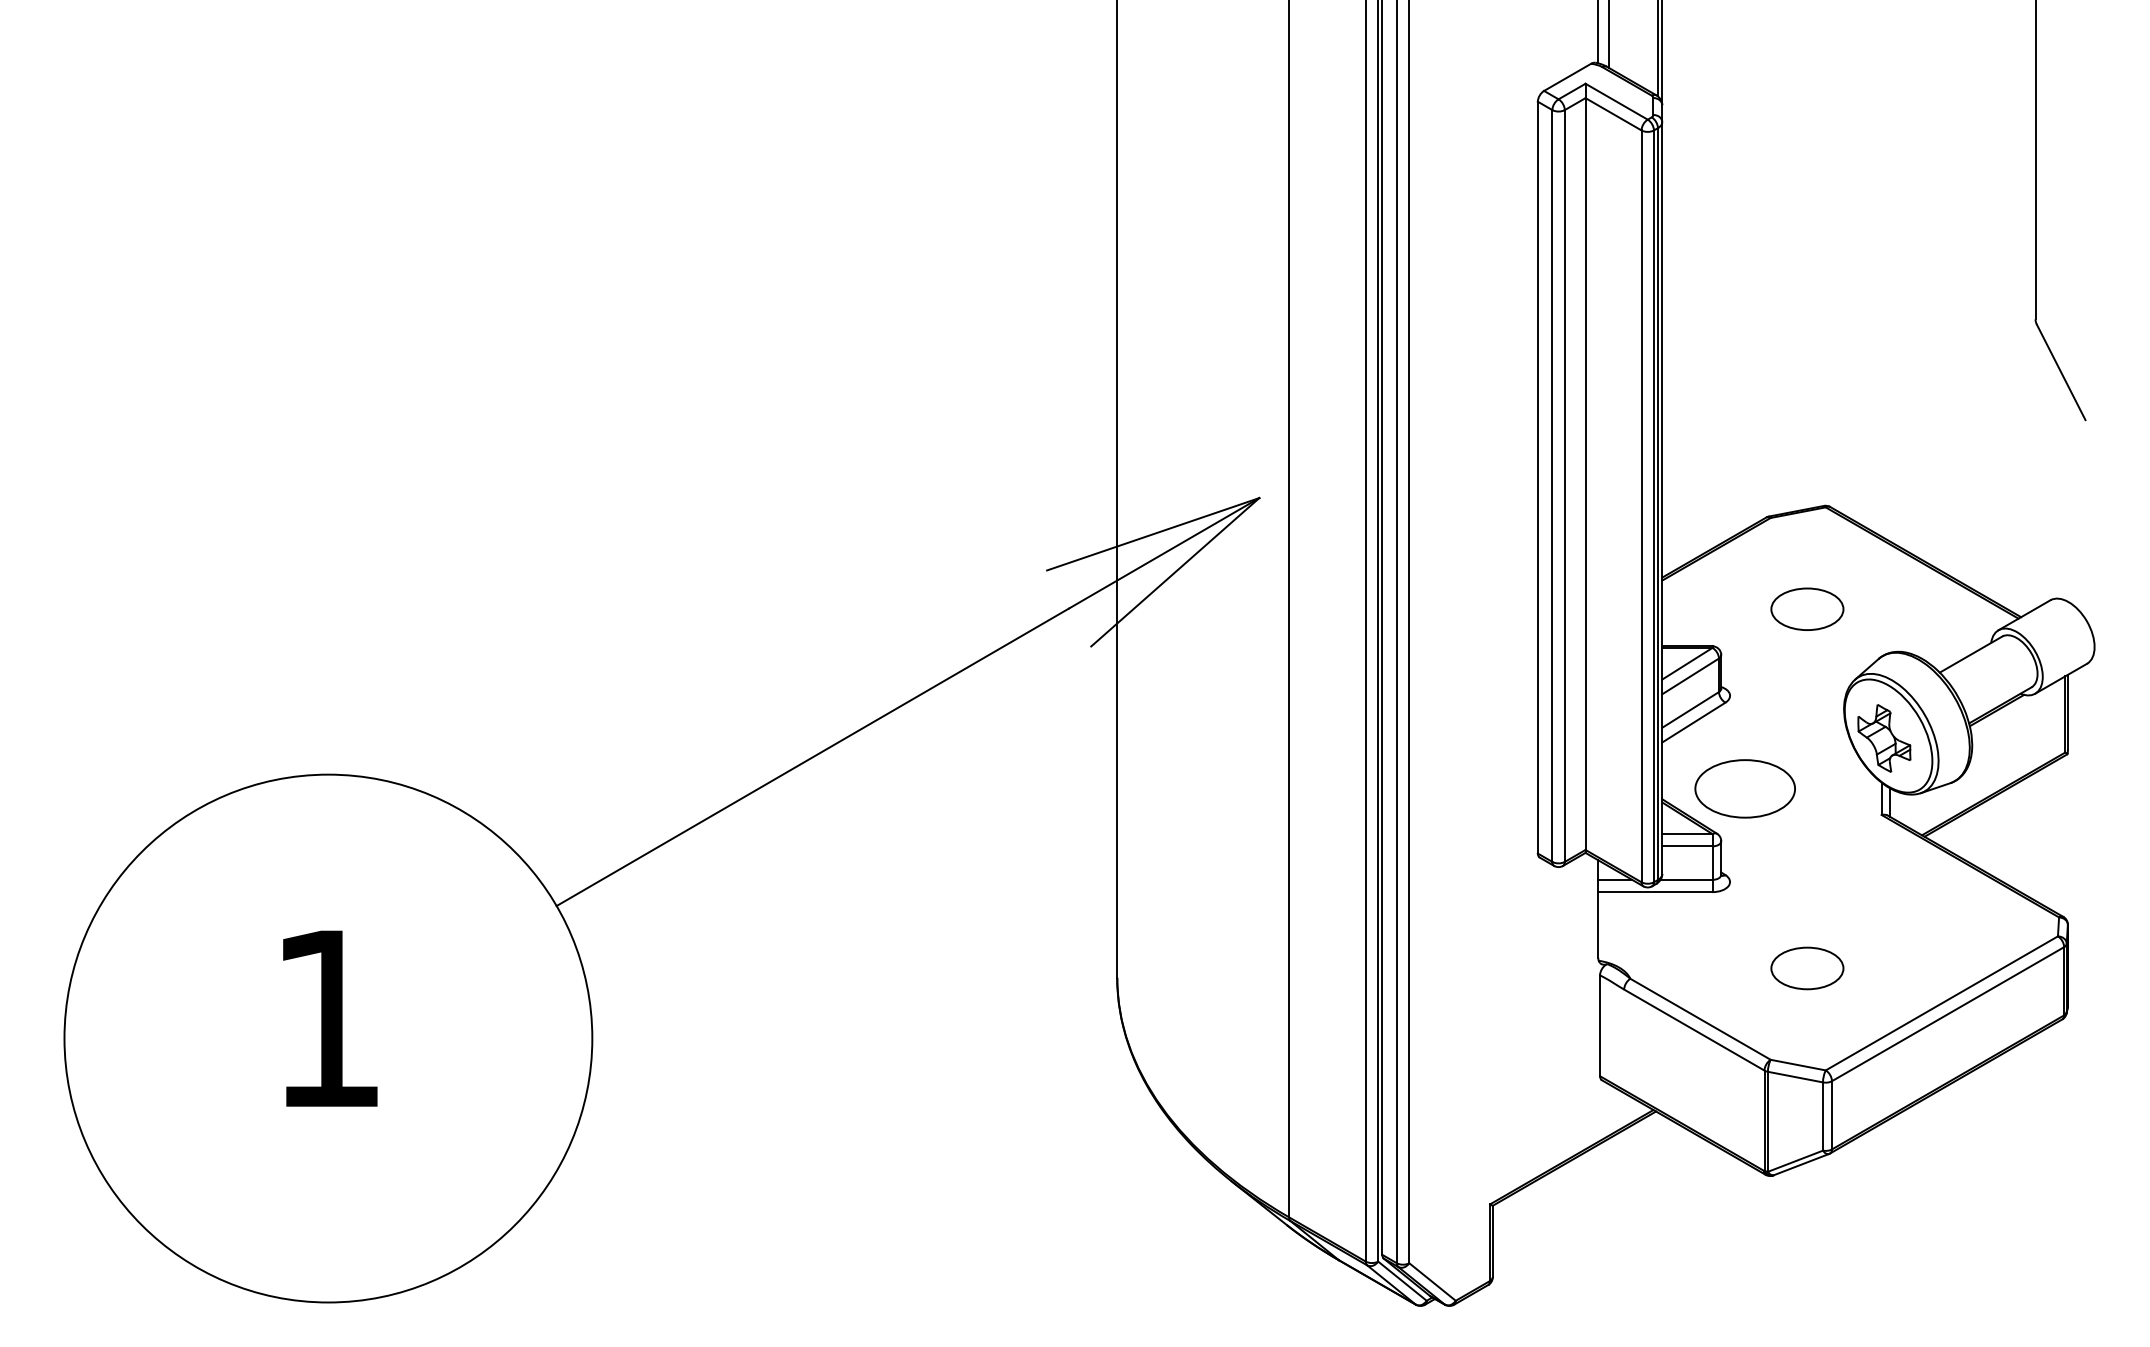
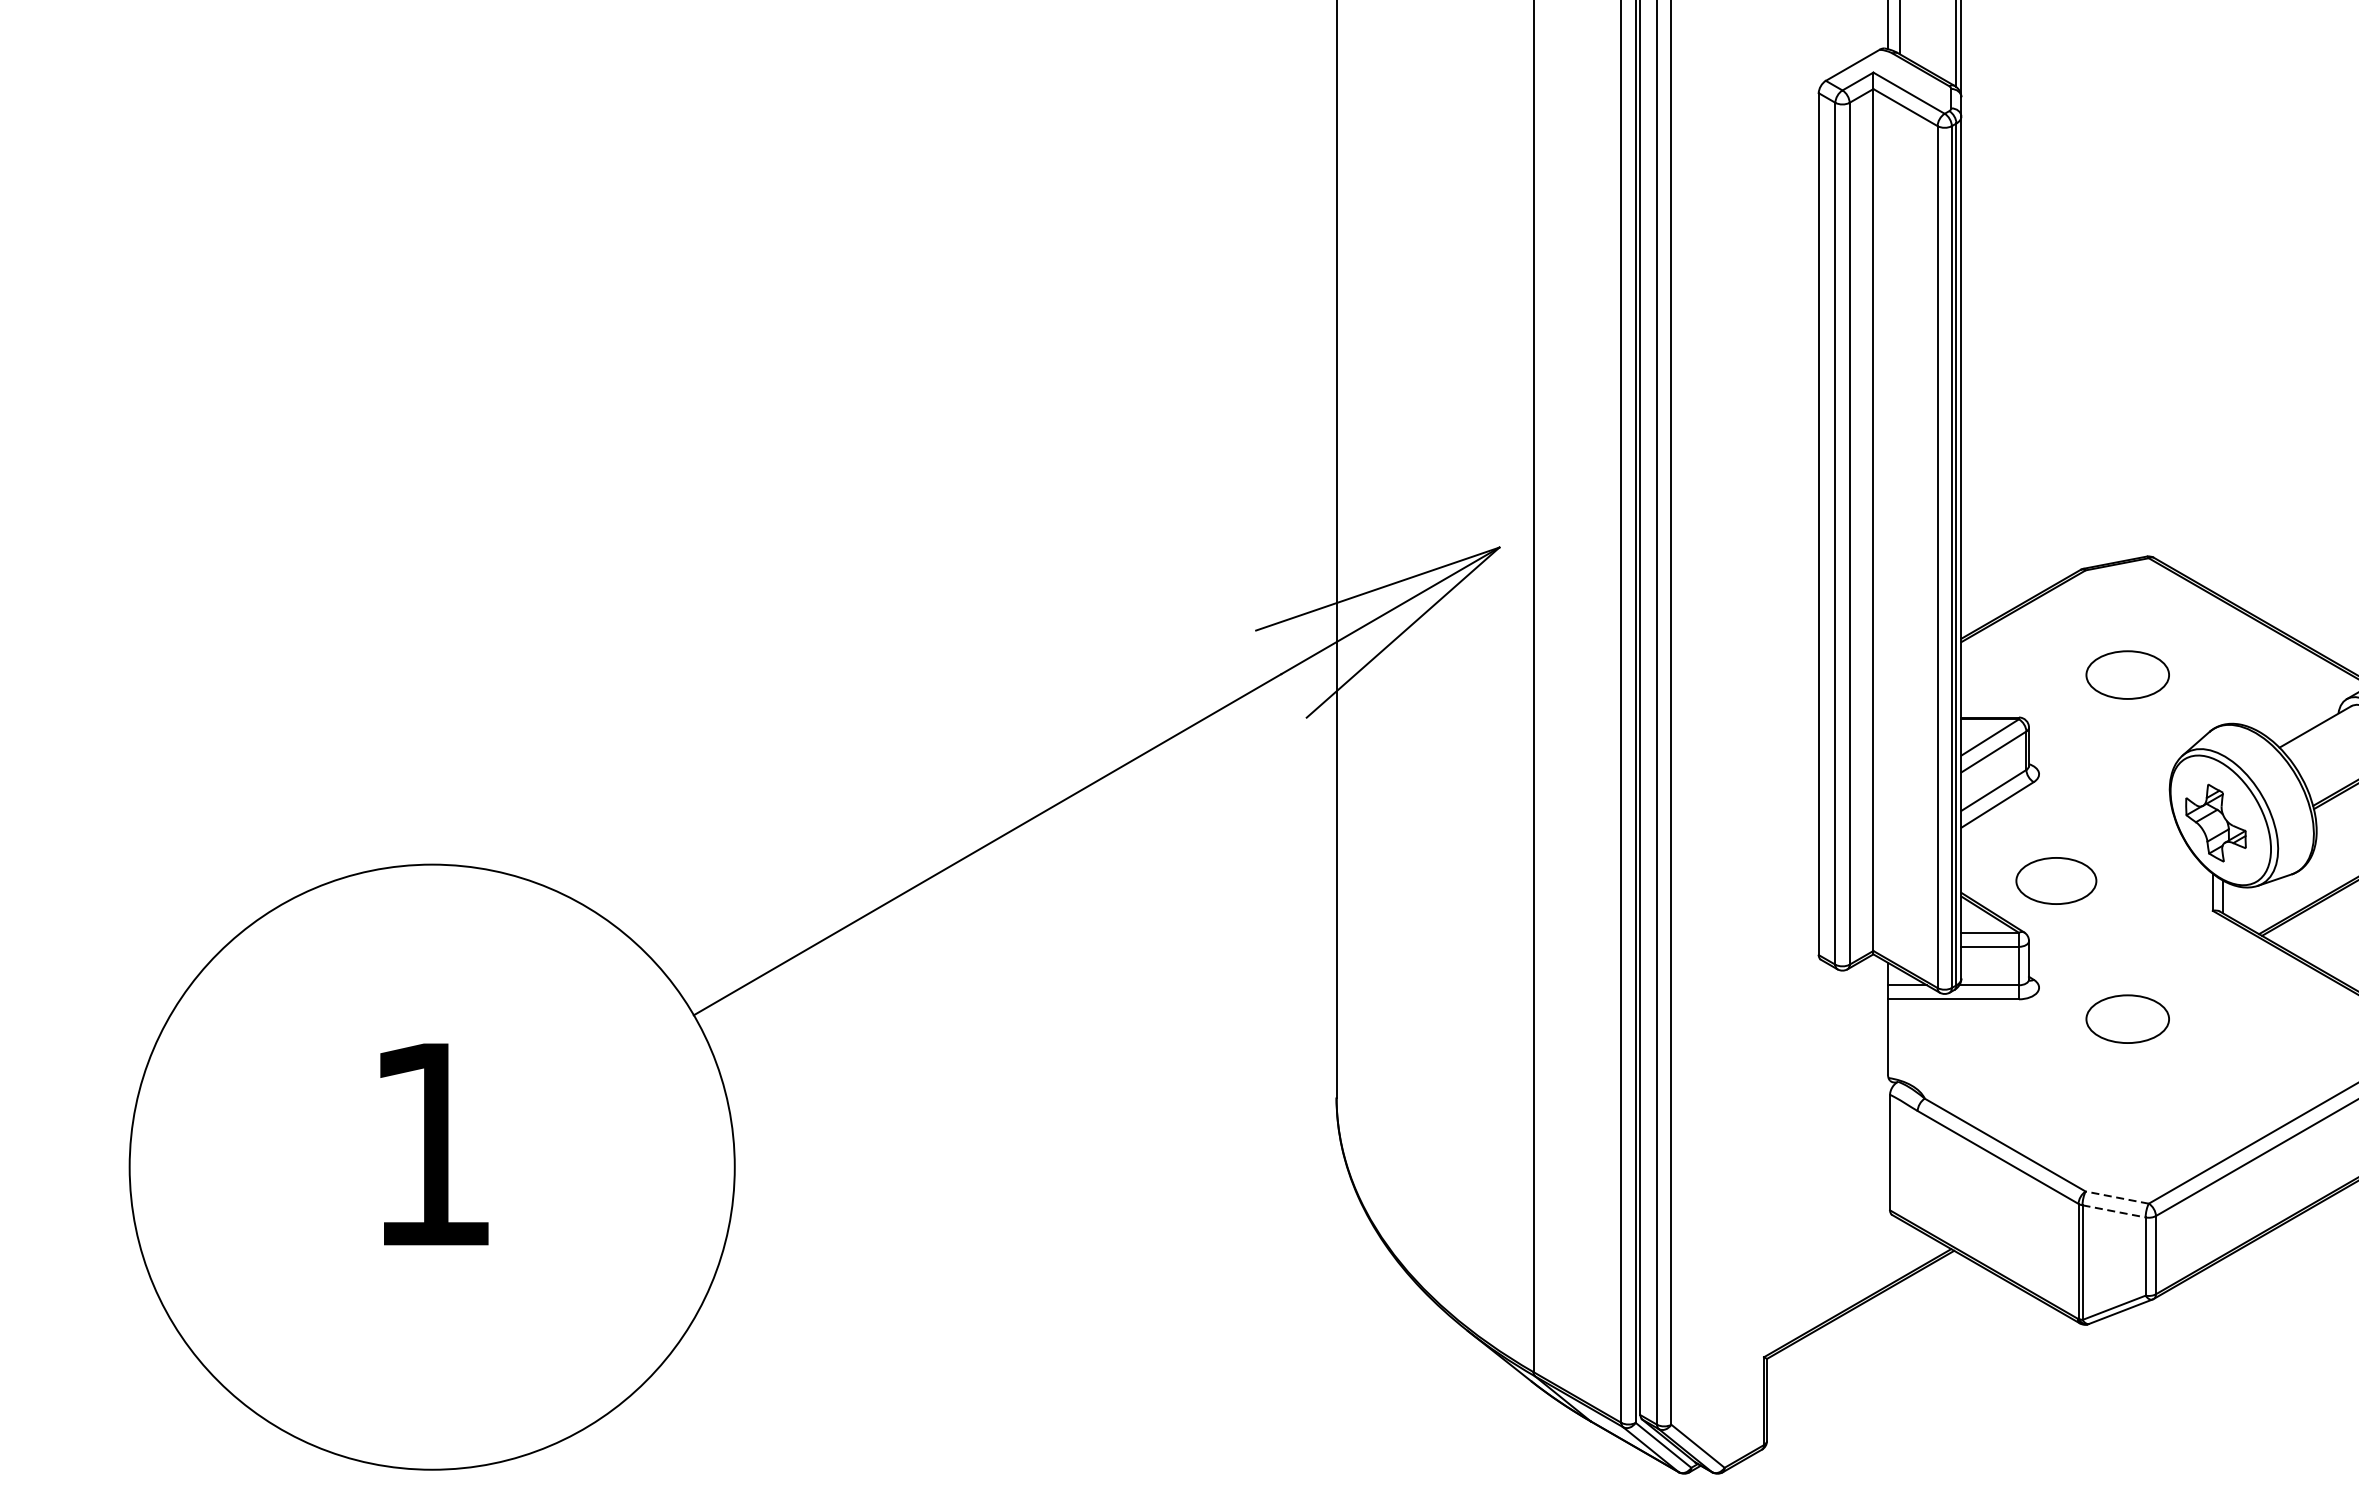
part: (1744, 788) -> (2055, 880), size x0.7
part: (1807, 968) -> (2127, 1019), moved
line: (1797, 1065) -> (2116, 1198), solid -> dashed
line: (1795, 1077) -> (2114, 1211), solid -> dashed

